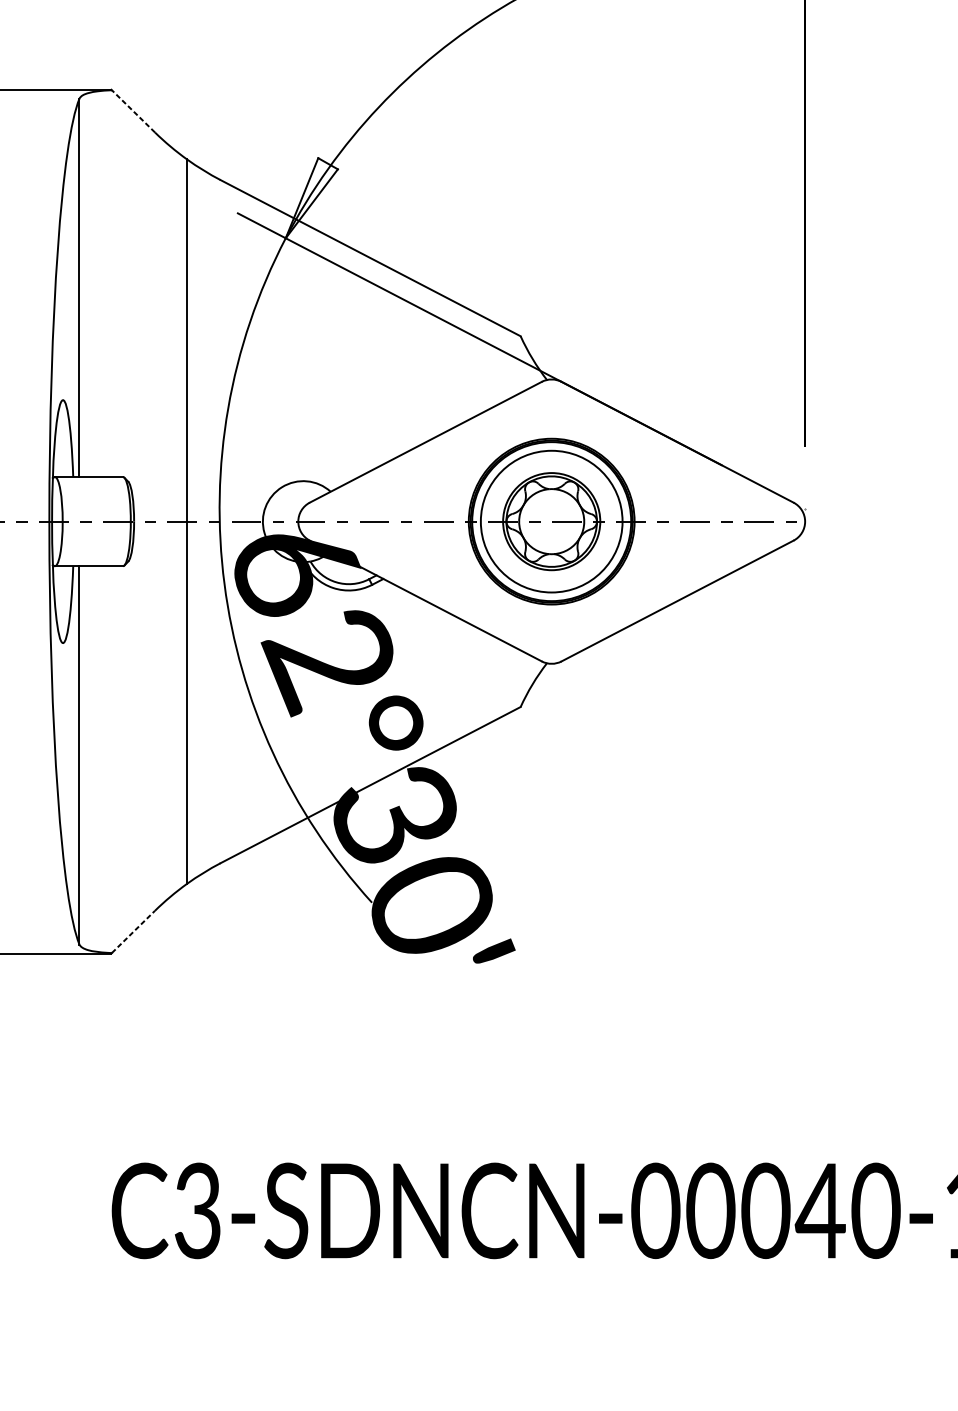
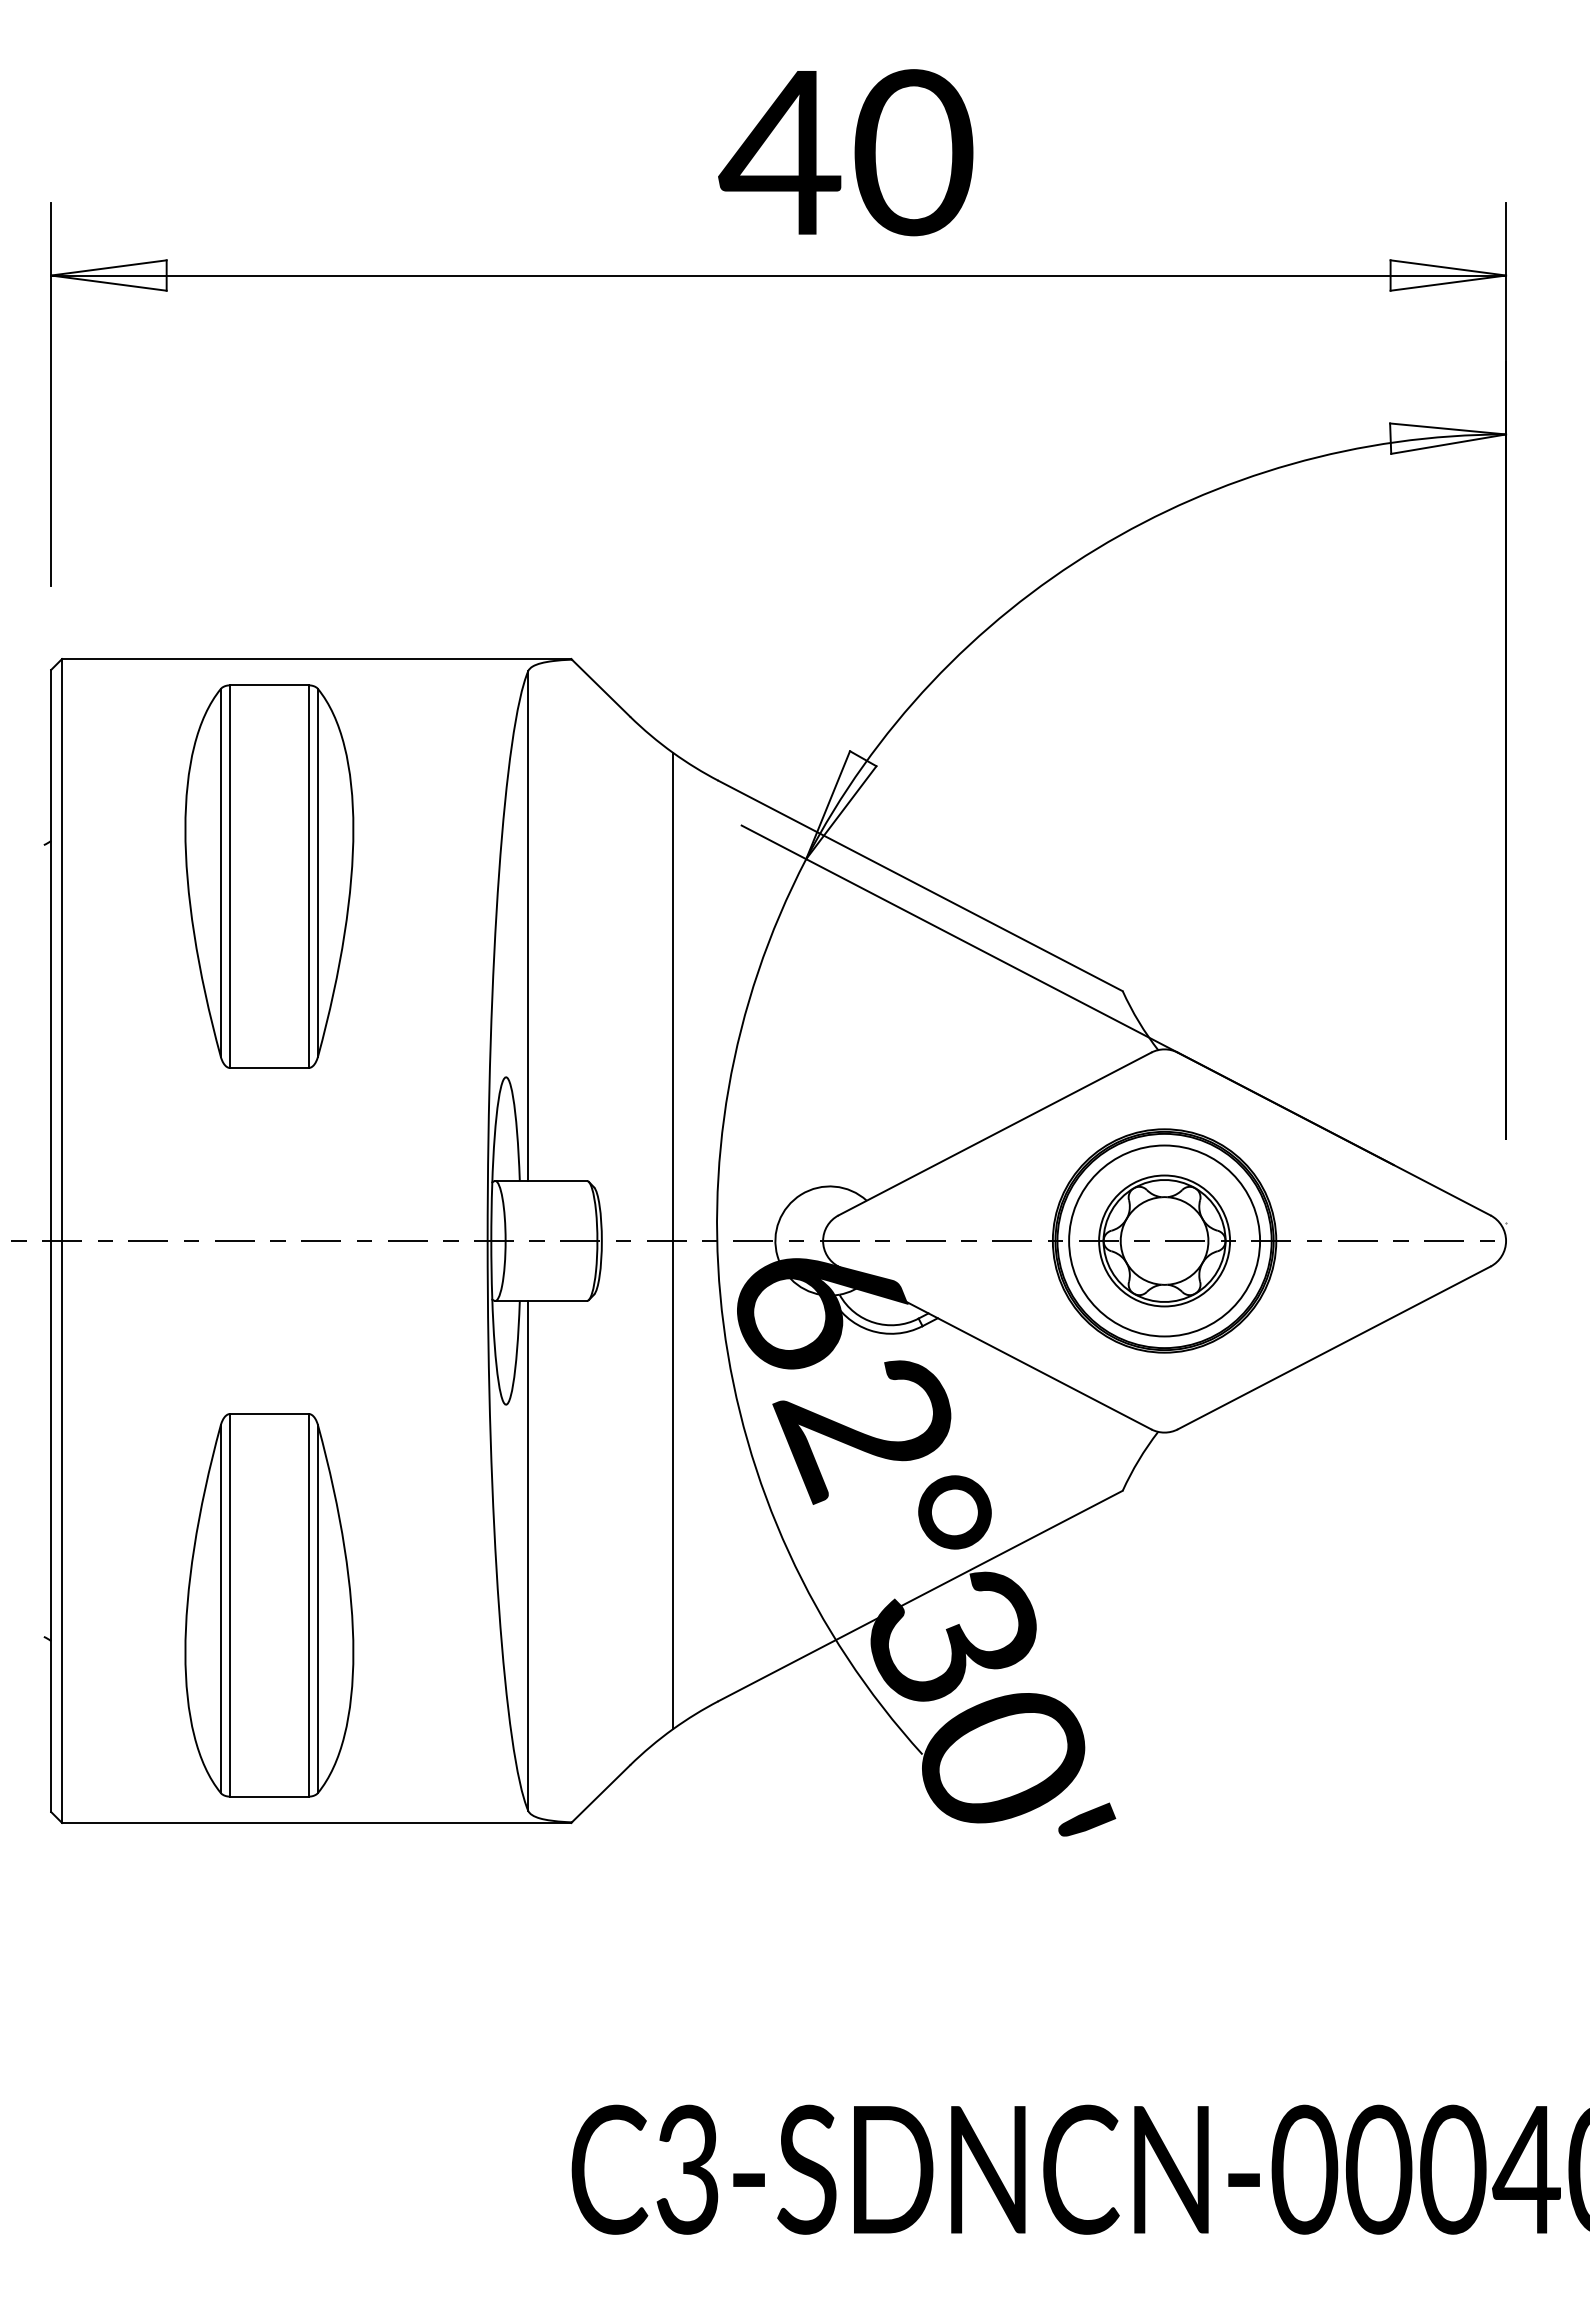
line: (133, 111) -> (601, 688), dashed -> solid
line: (133, 931) -> (601, 1793), dashed -> solid

